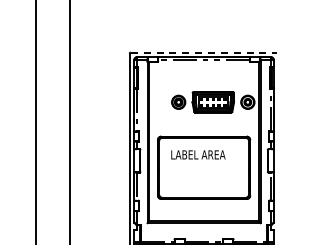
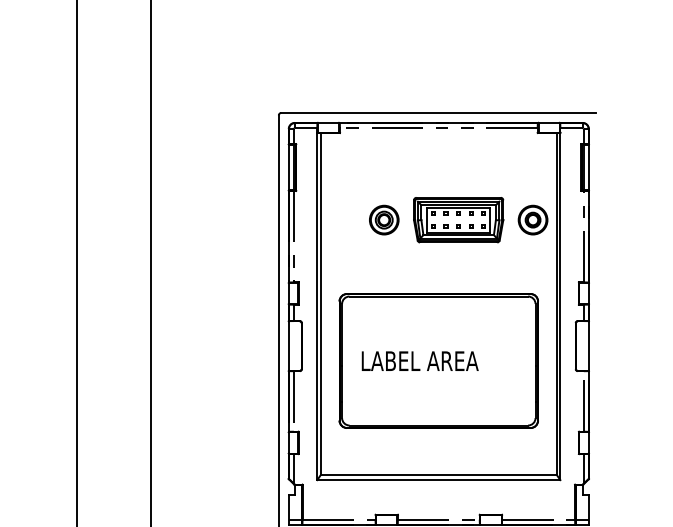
line: (204, 52) -> (439, 112), dashed -> solid
text: (198, 154) -> (420, 360), moved

